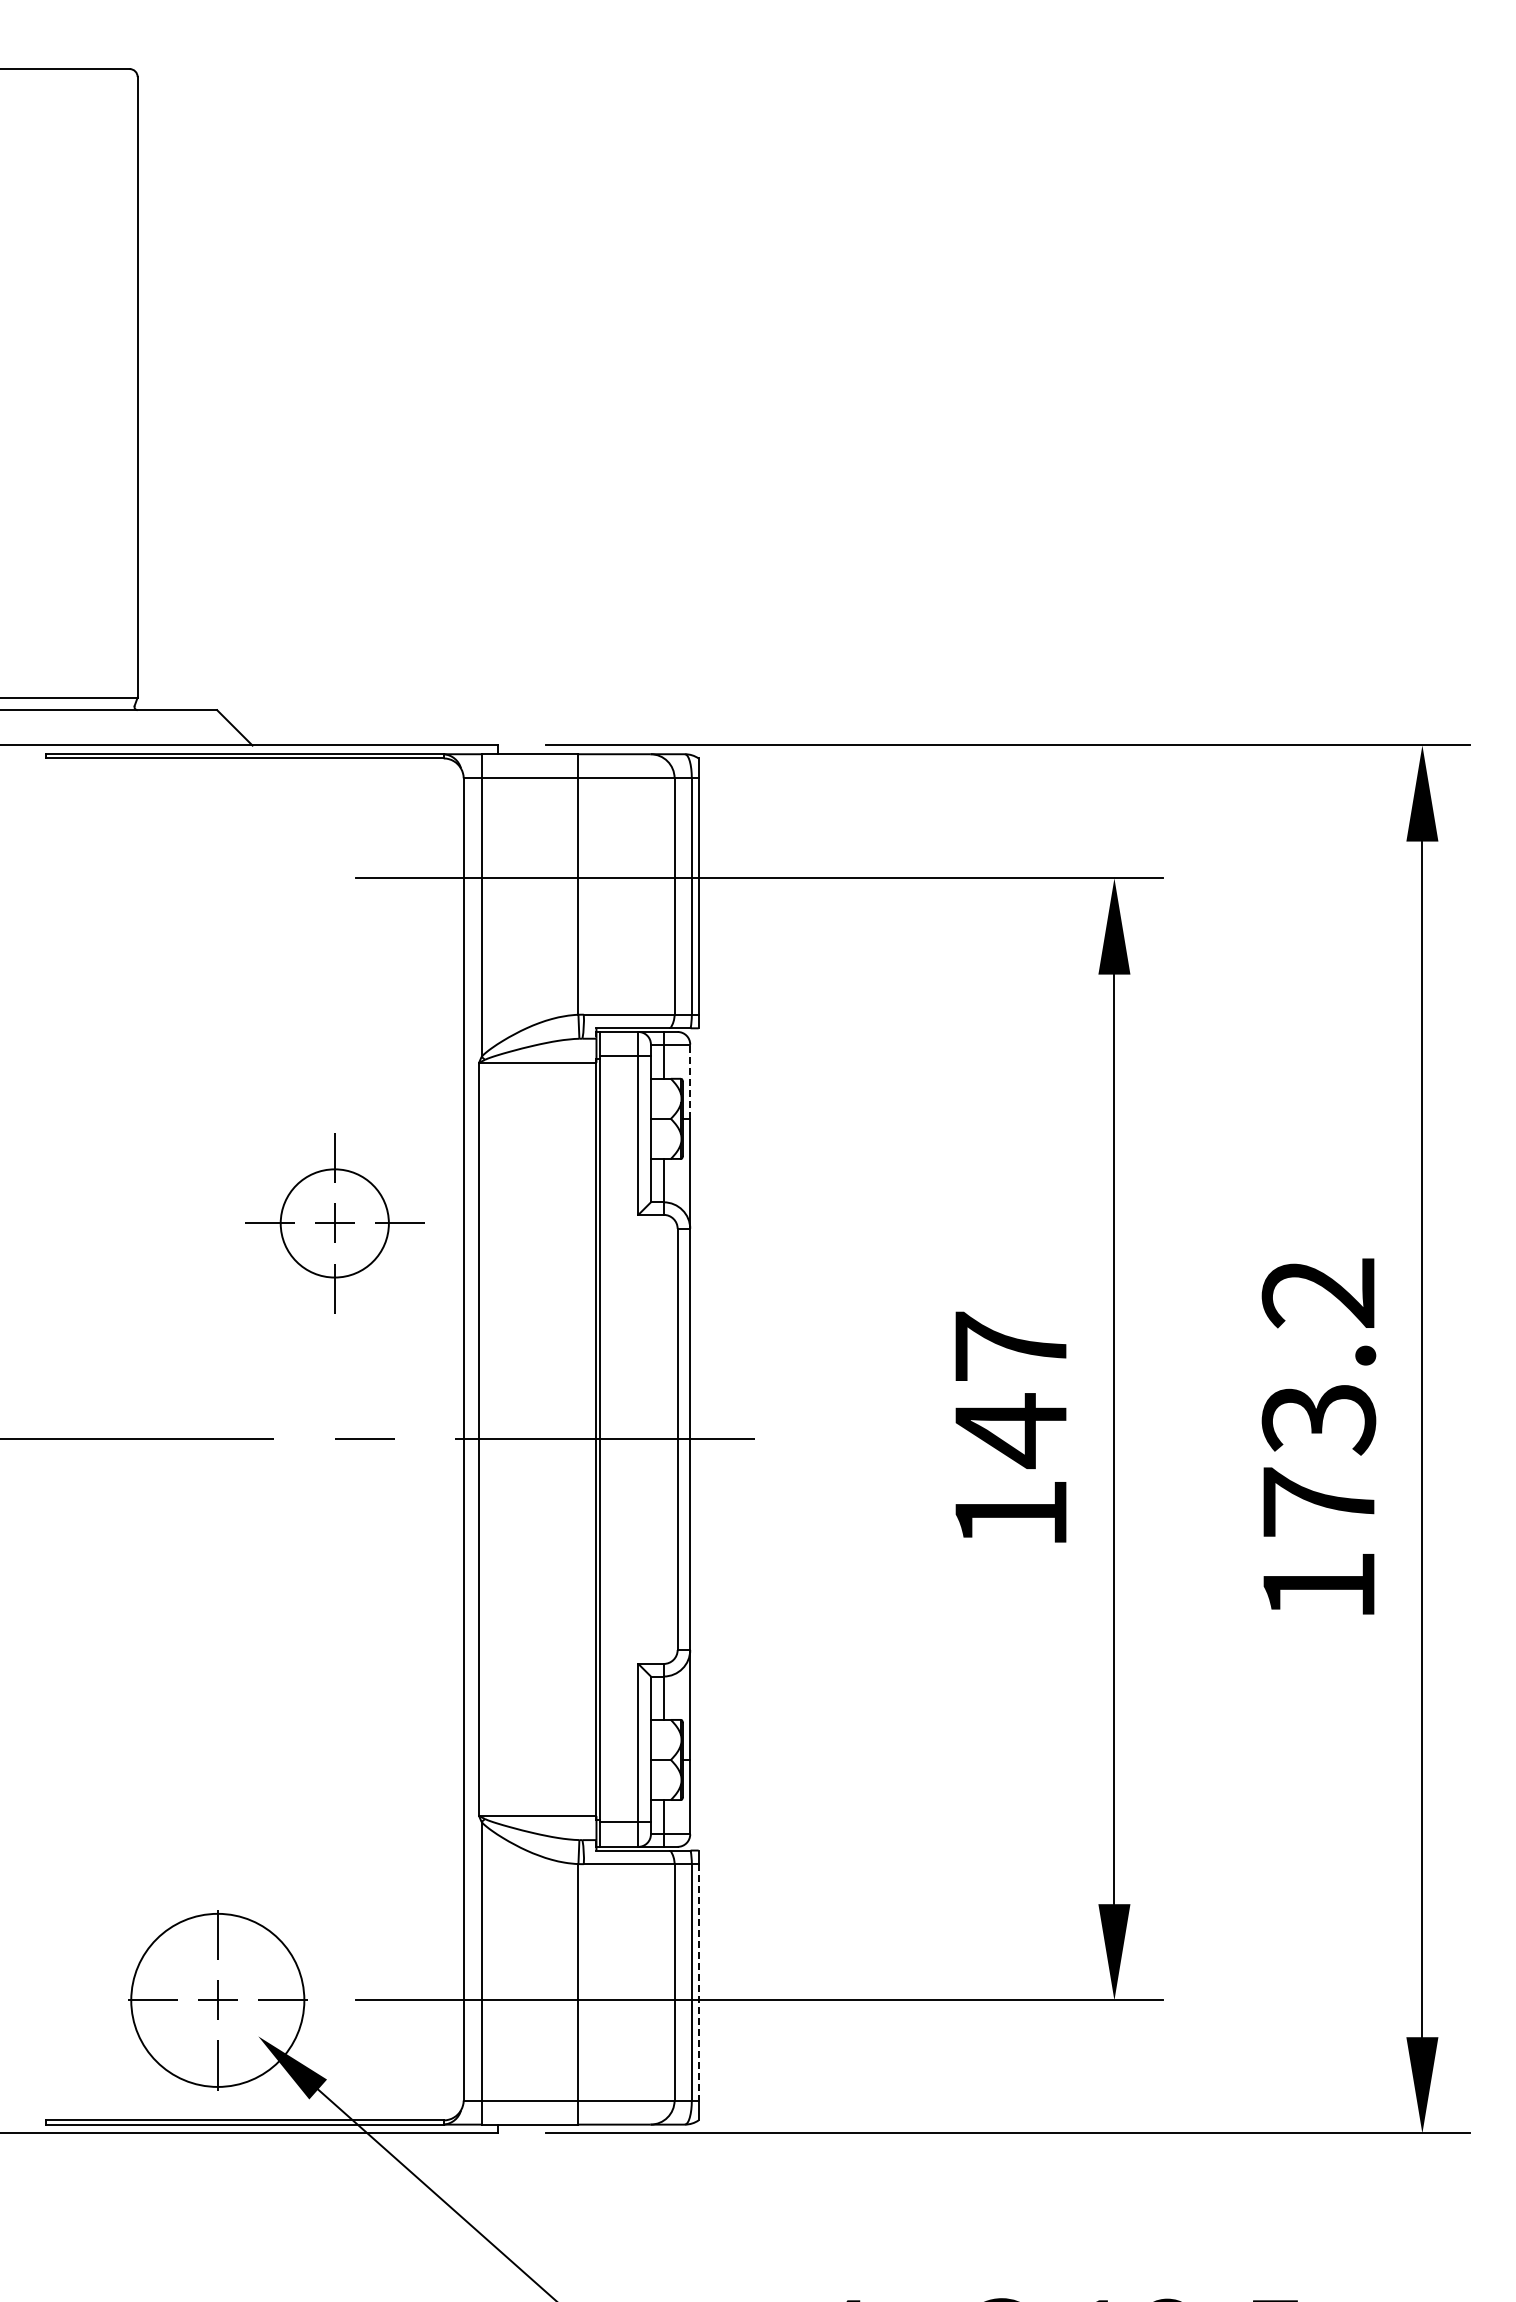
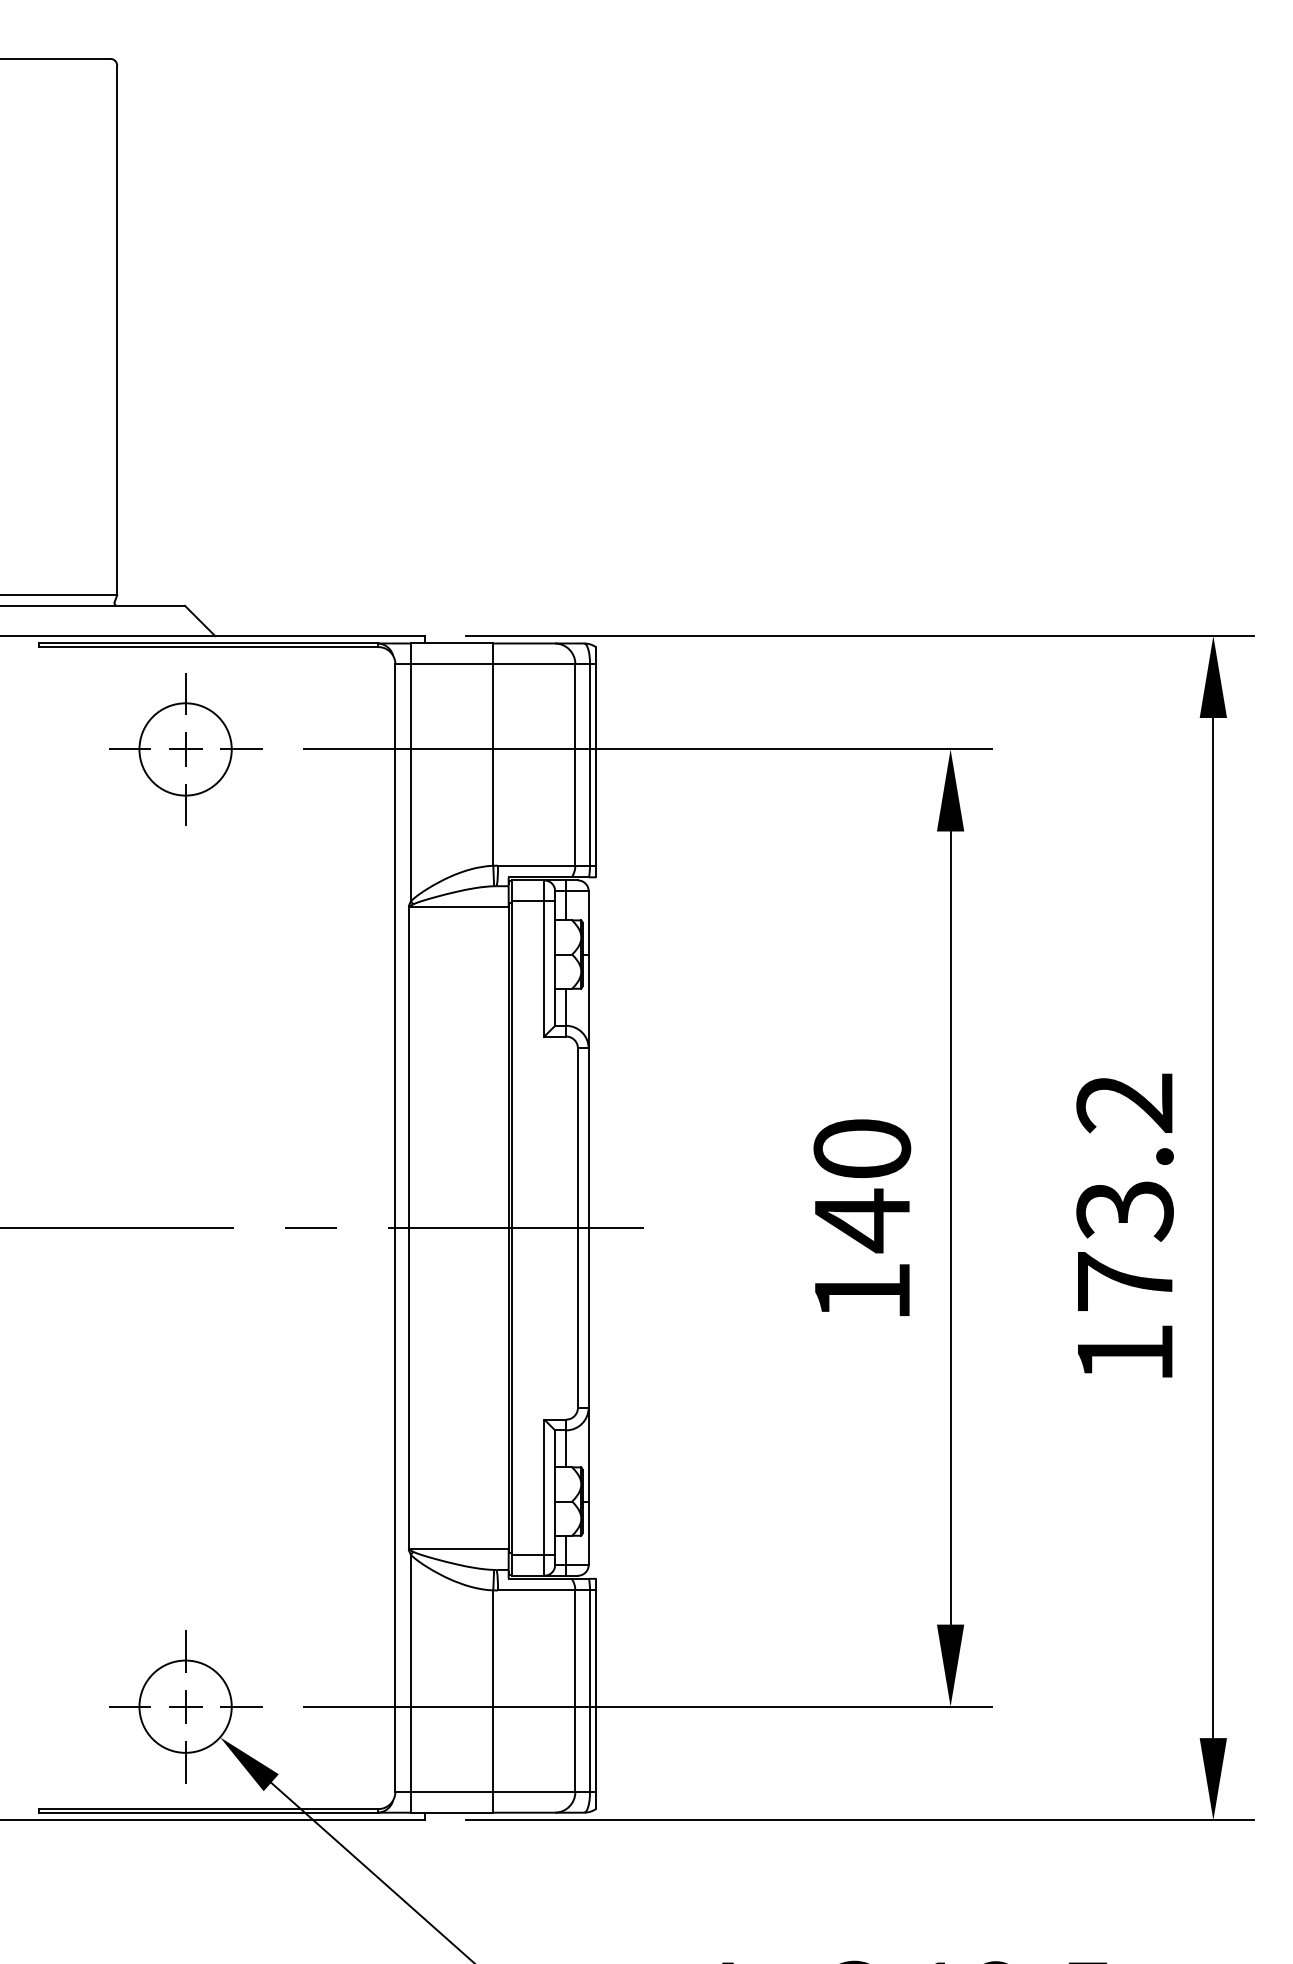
line: (690, 1081) -> (588, 922), dashed -> solid
part: (334, 1223) -> (185, 749), moved
text: (1010, 1345) -> (861, 1147), 147 -> 140
line: (698, 1982) -> (595, 1691), dashed -> solid
circle: (217, 2000) -> (185, 1706), size x0.62

